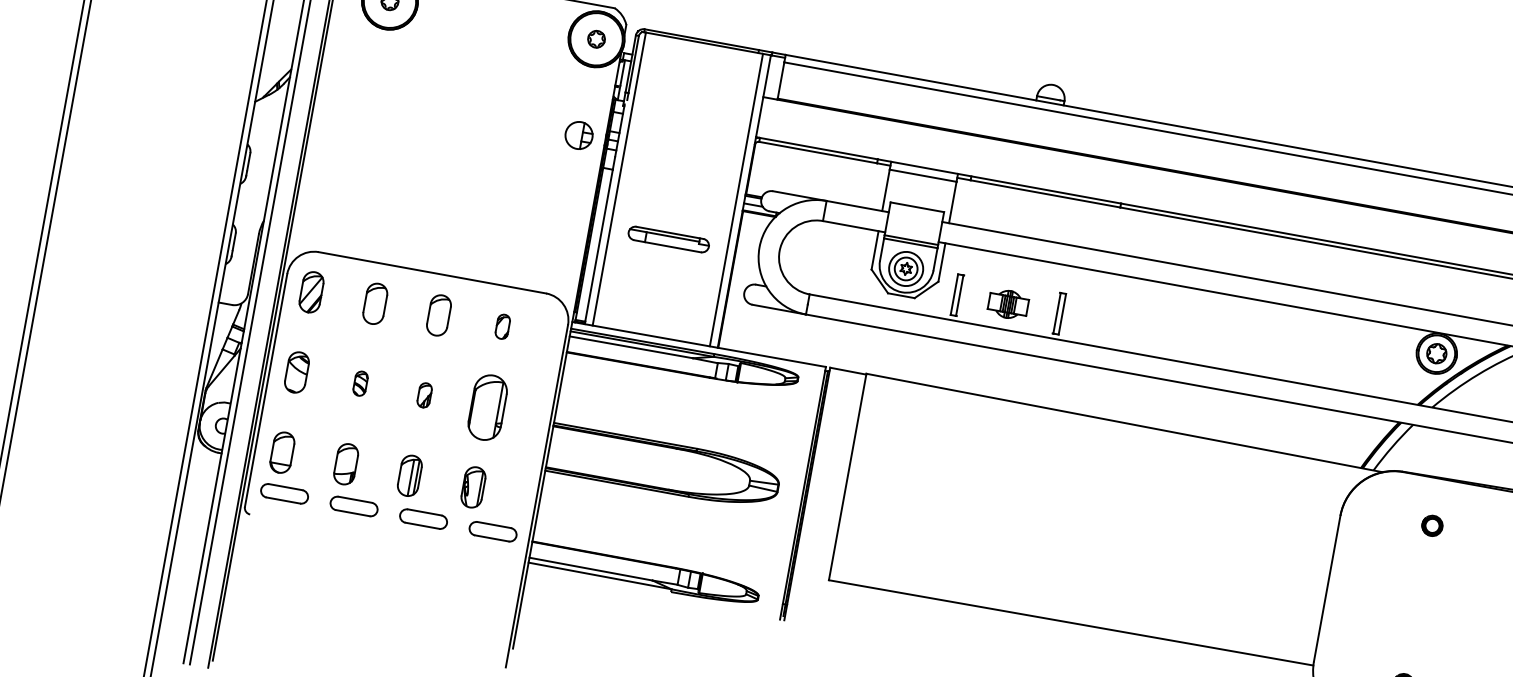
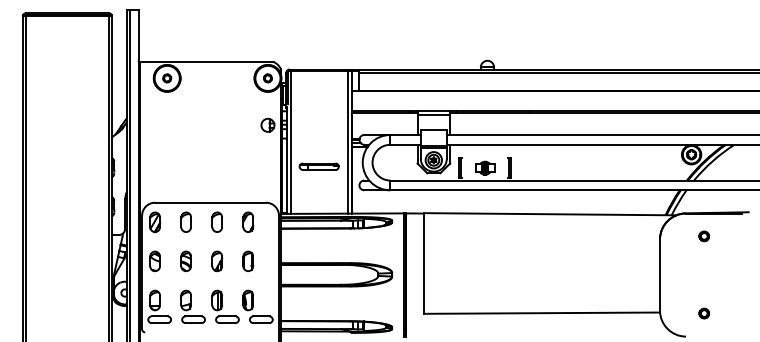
part: (503, 325) -> (248, 221), size x1.67
part: (359, 381) -> (185, 260), size x1.67
part: (425, 393) -> (217, 260), size x1.67
part: (488, 405) -> (248, 260), size x0.62

